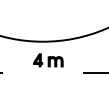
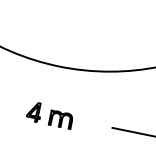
part: (48, 60) -> (50, 115), moved

